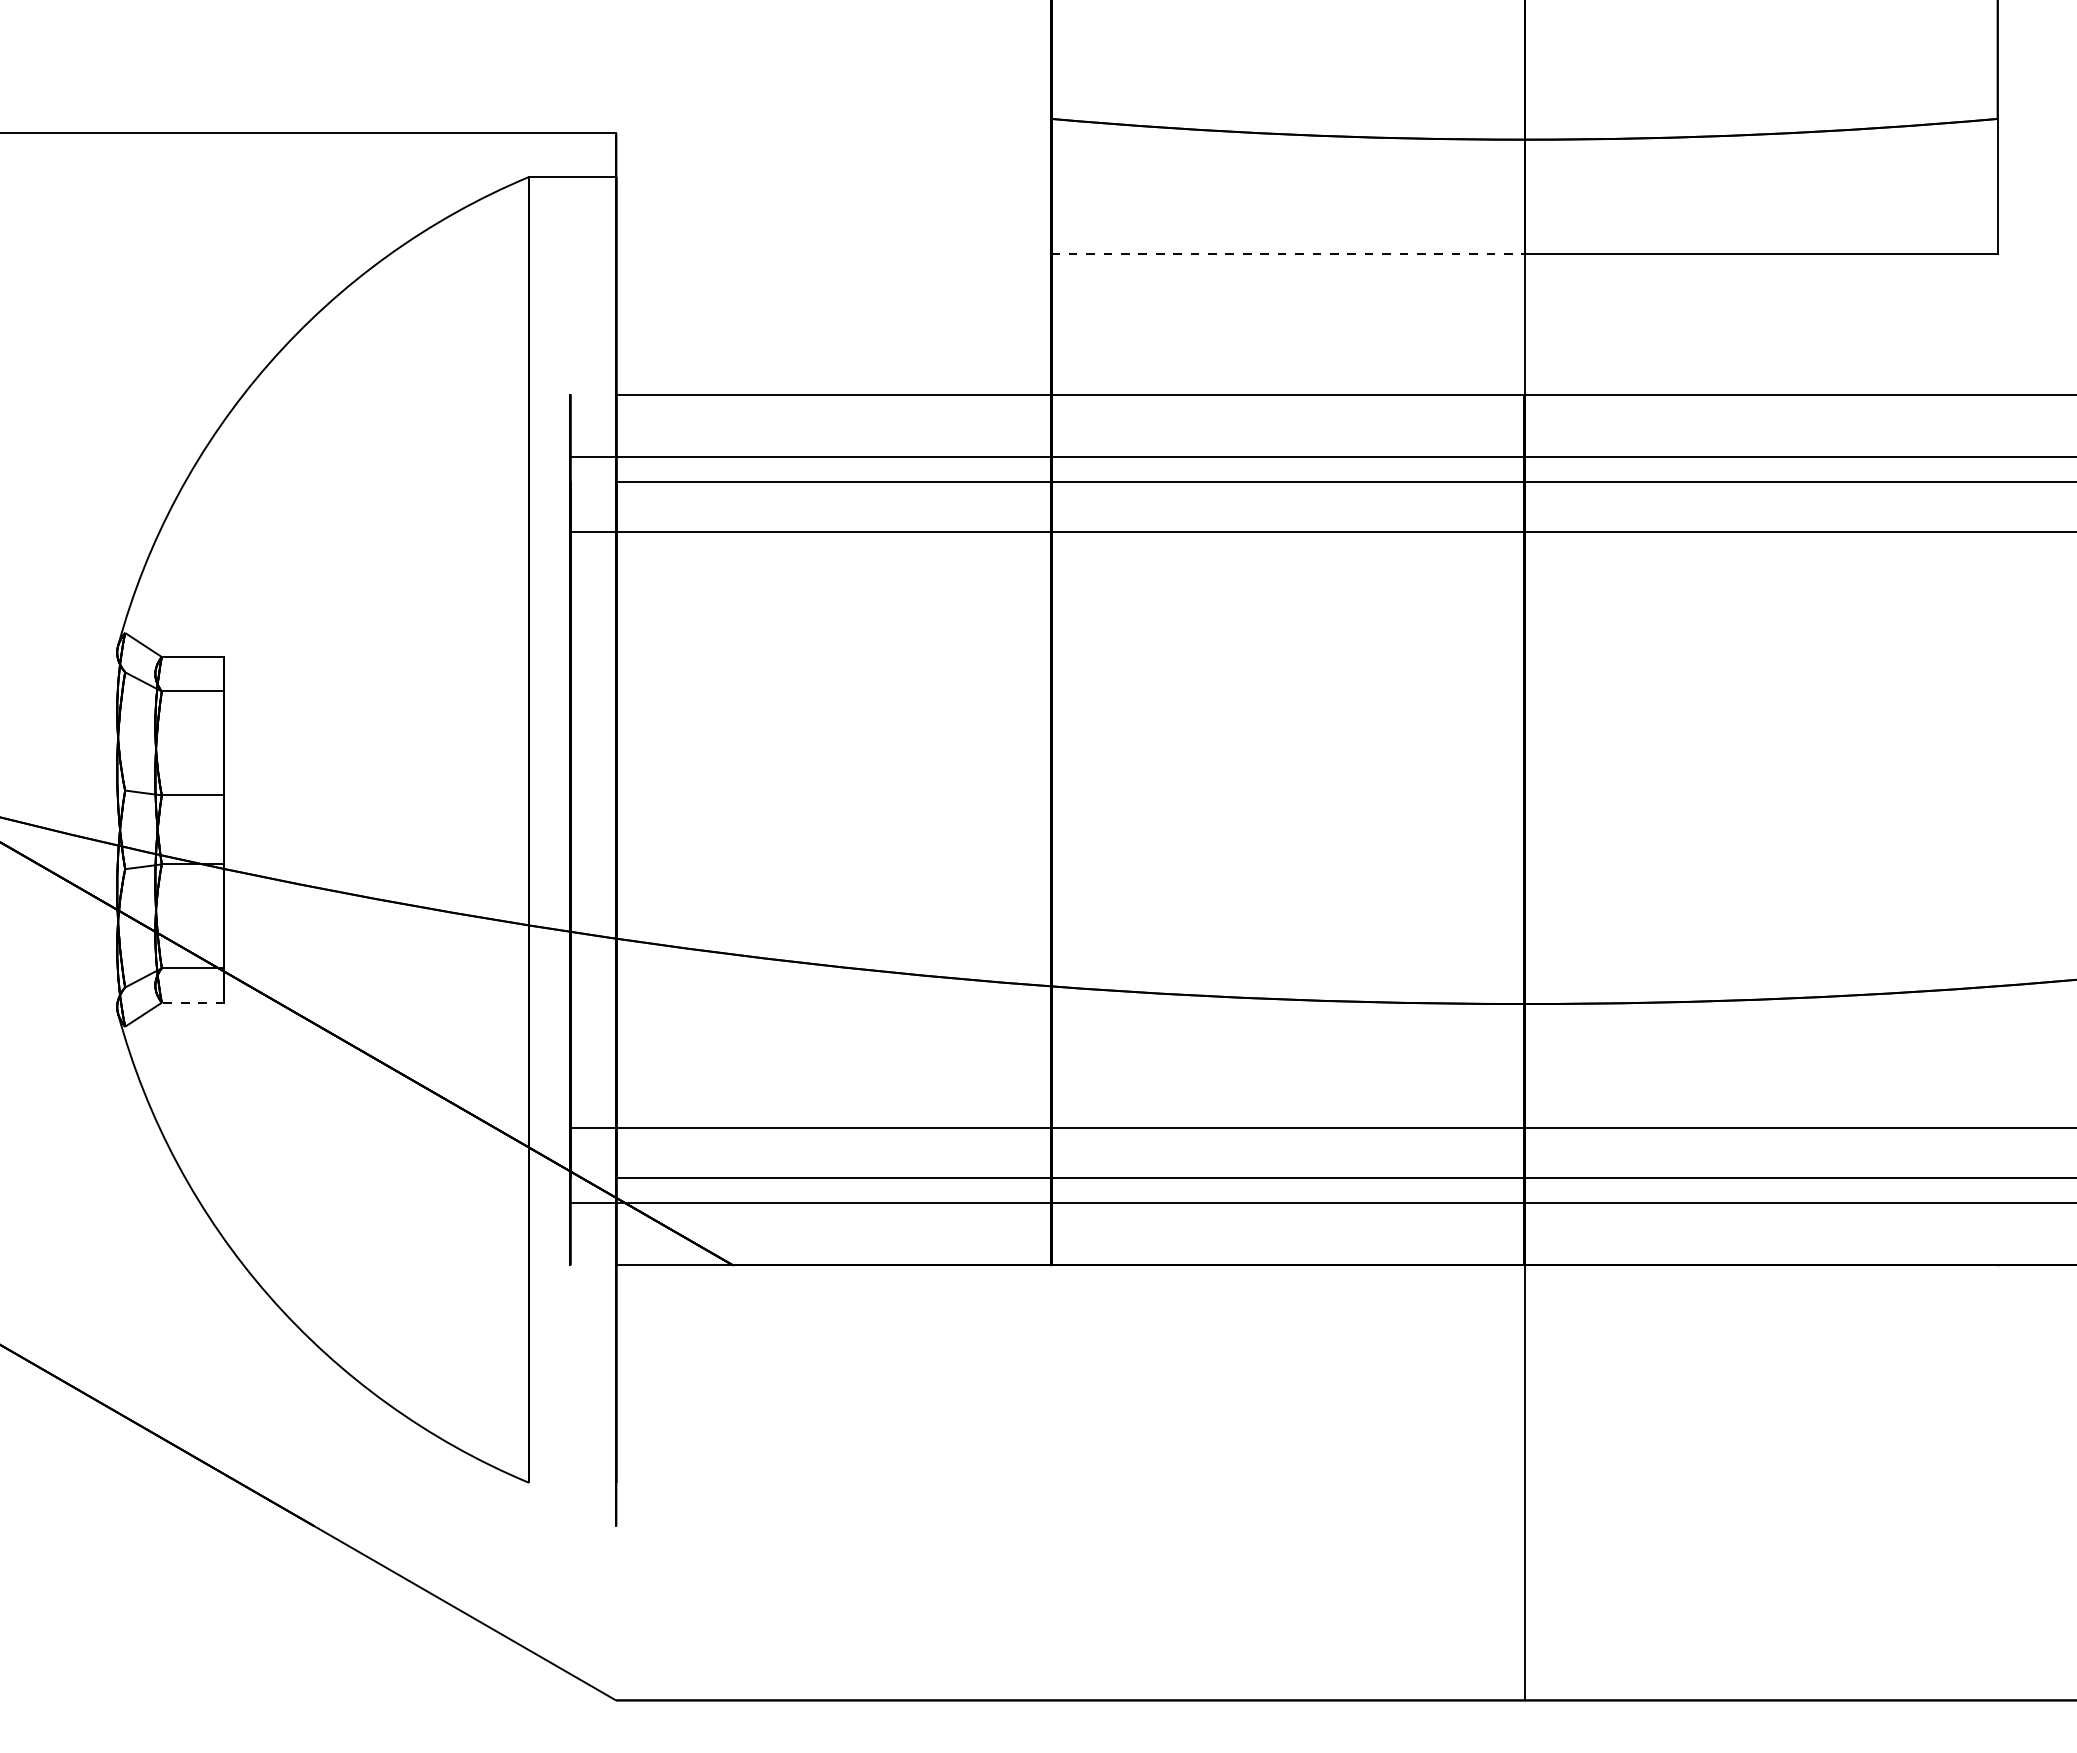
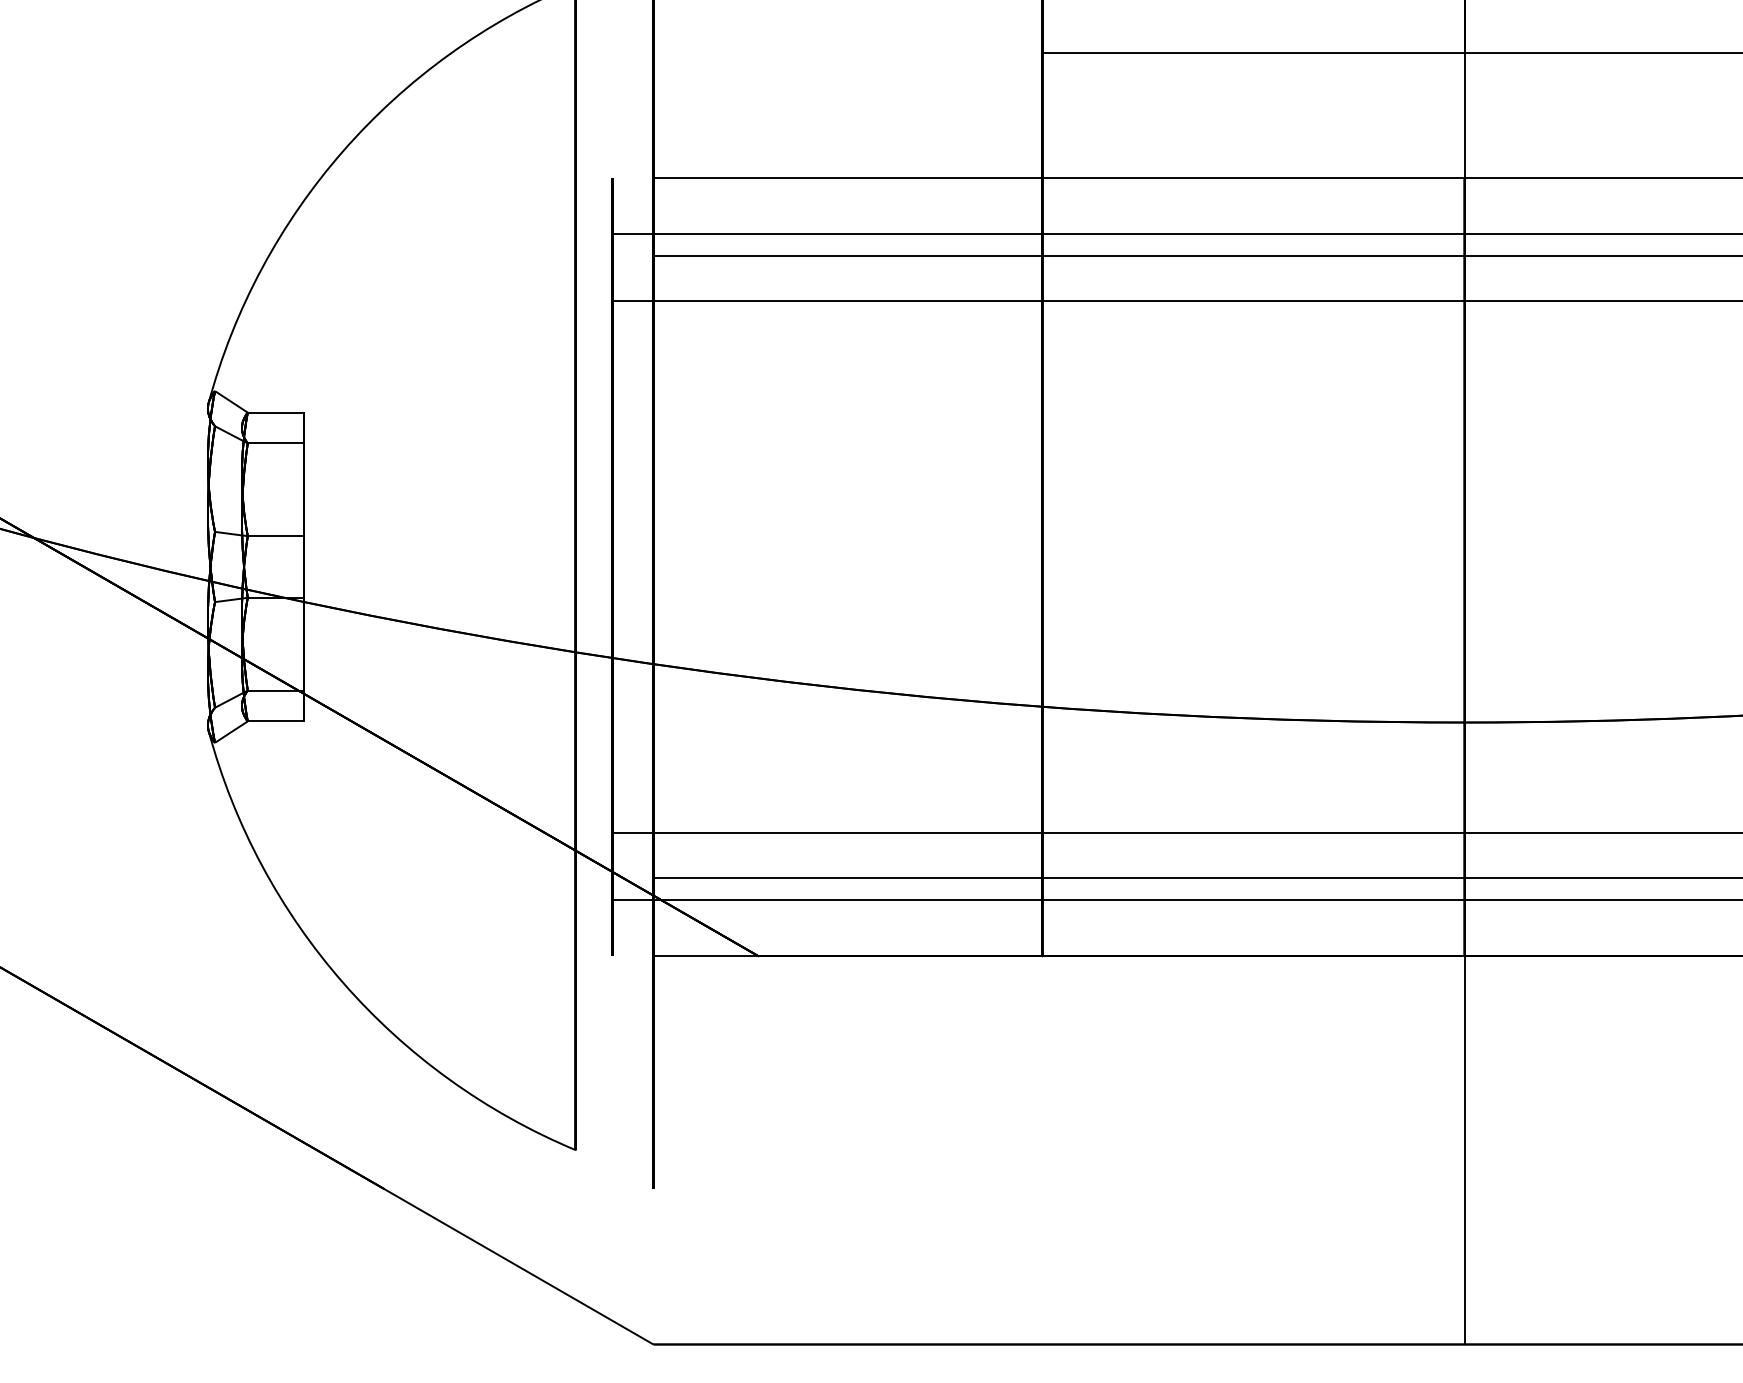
line: (1287, 254) -> (1253, 53), dashed -> solid
line: (192, 1002) -> (275, 721), dashed -> solid

